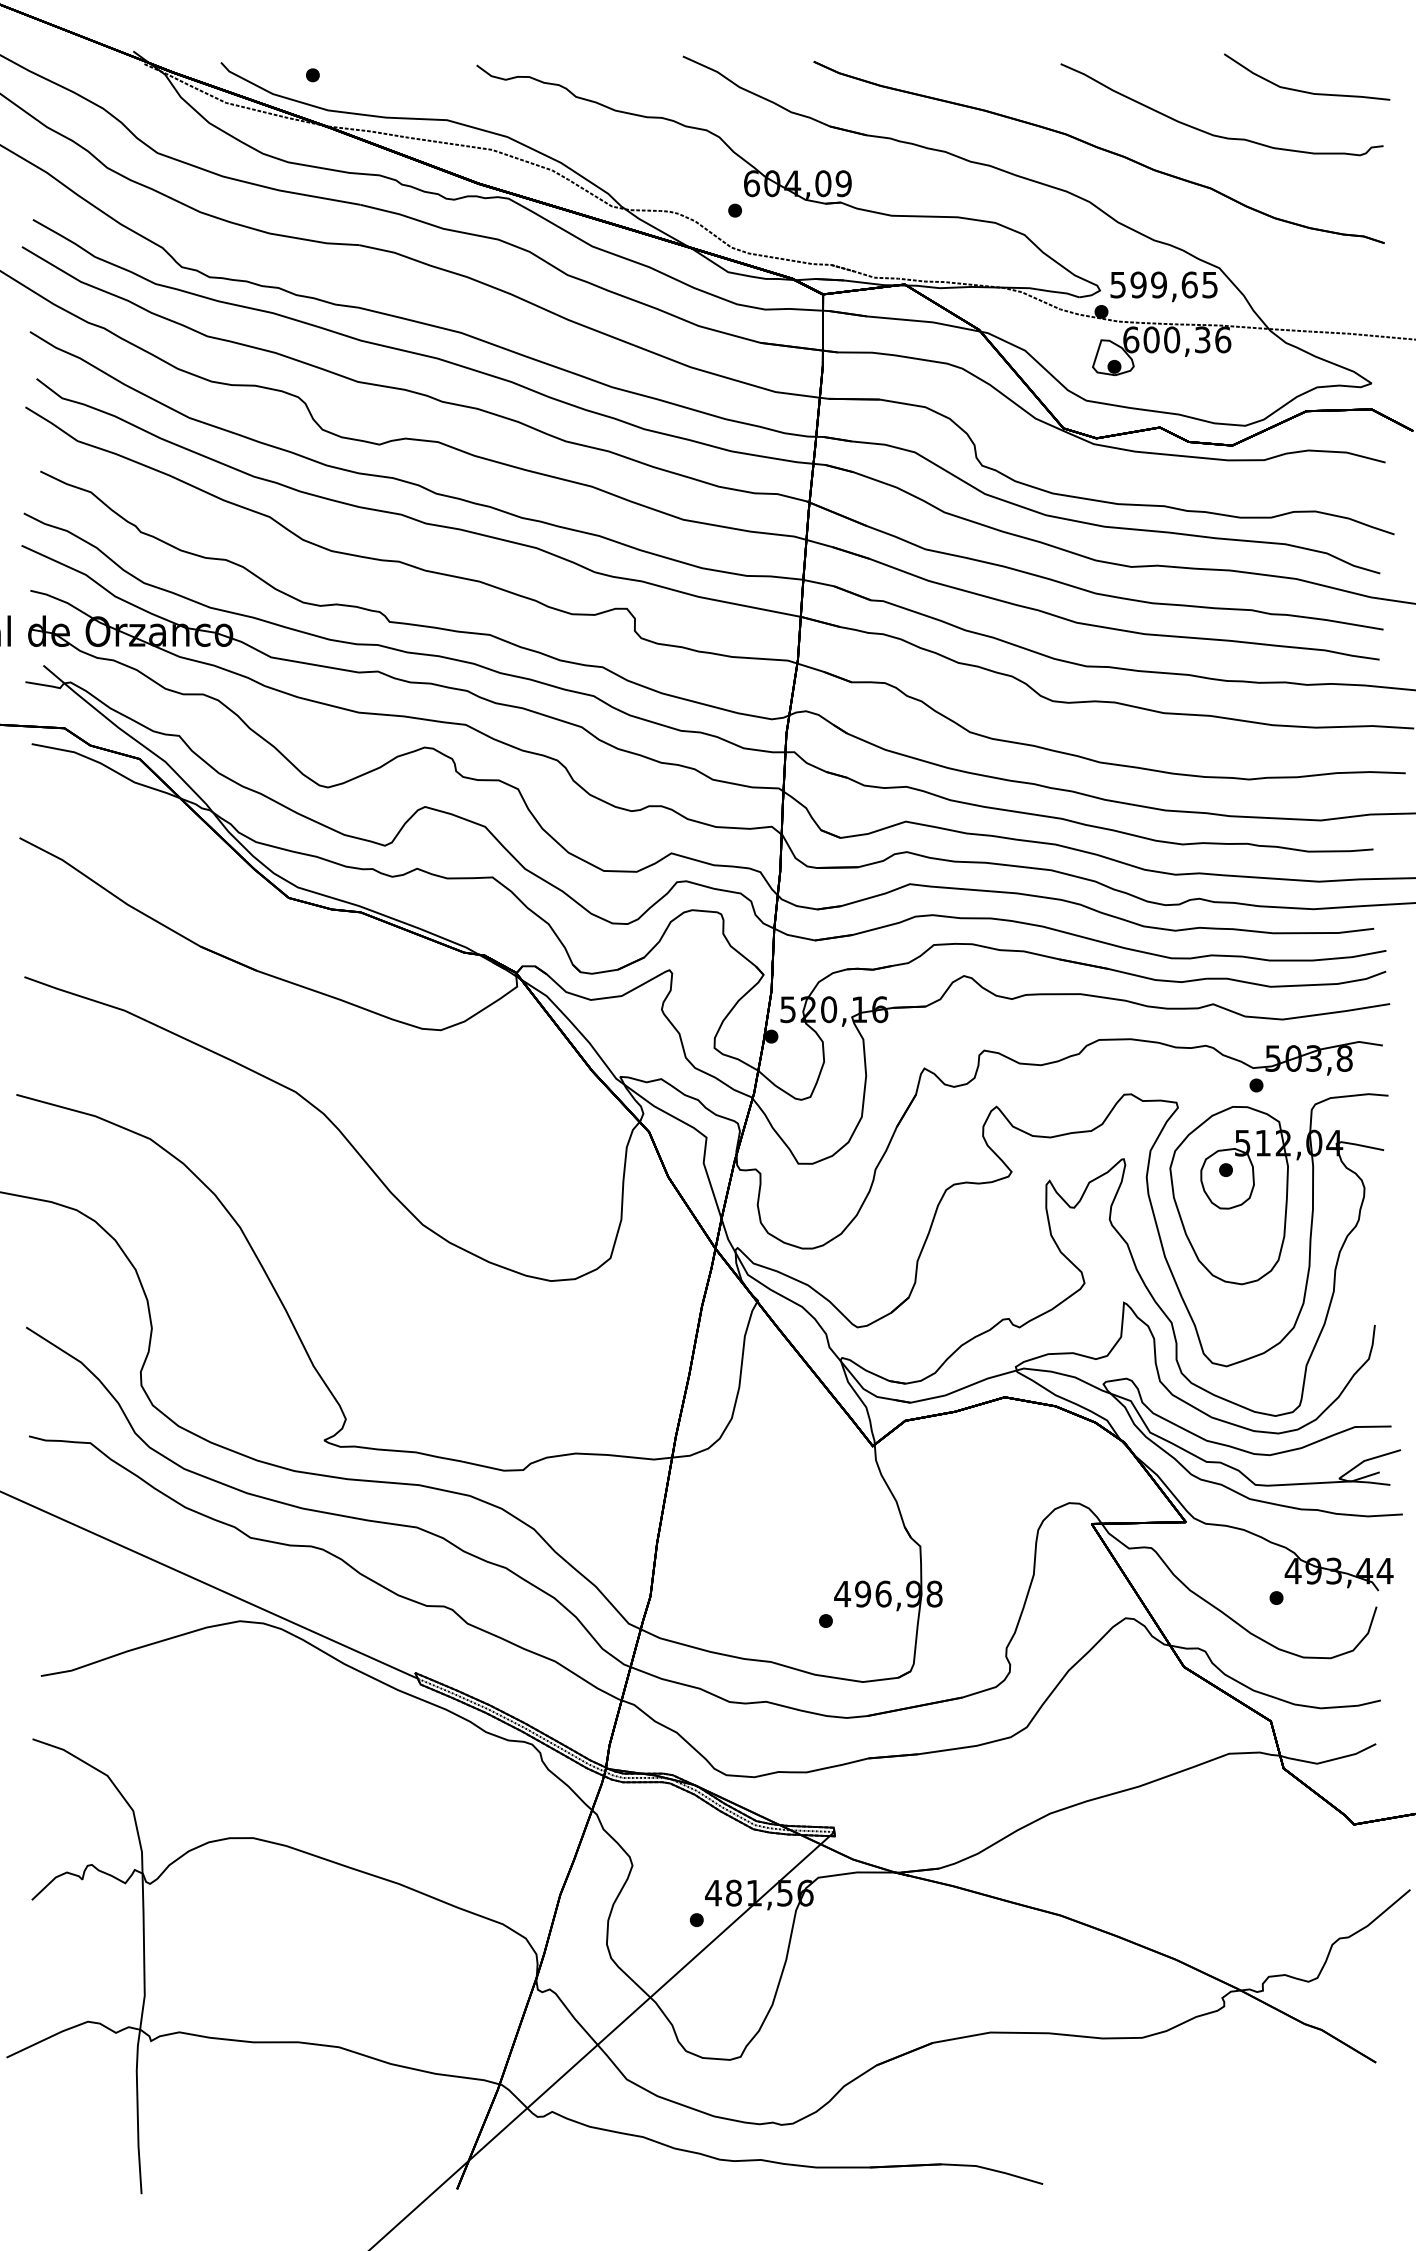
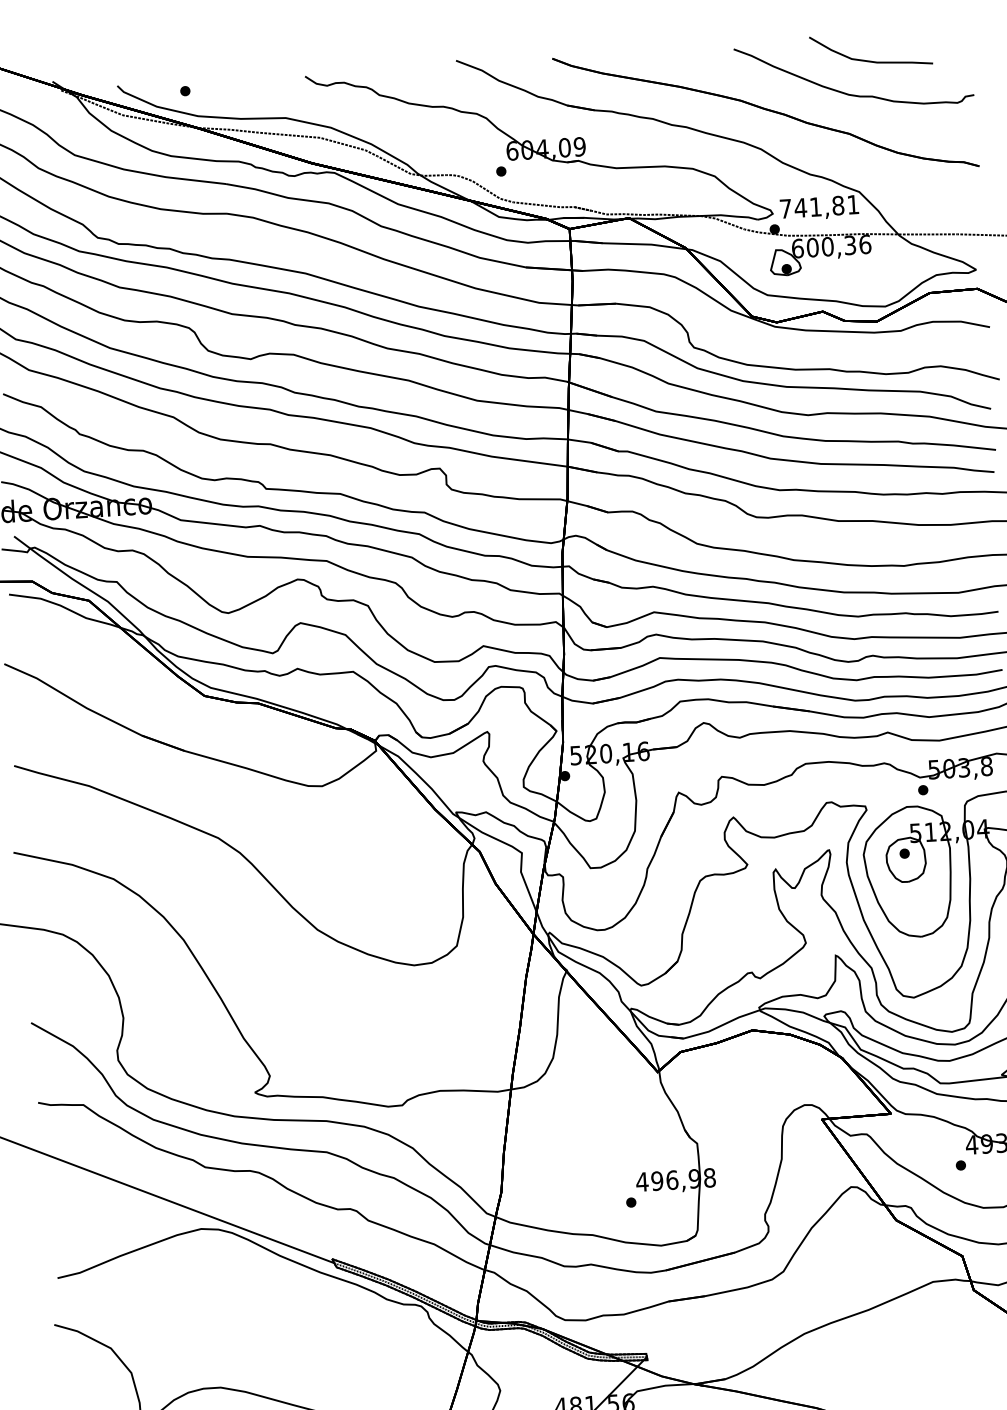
curve: (1303, 90) -> (869, 60), moved
text: (1163, 284) -> (819, 206), 599,65 -> 741,81

